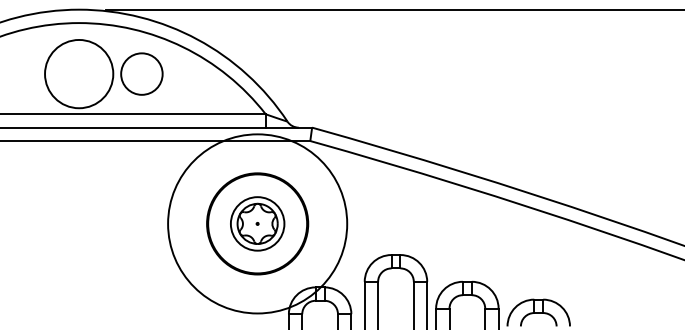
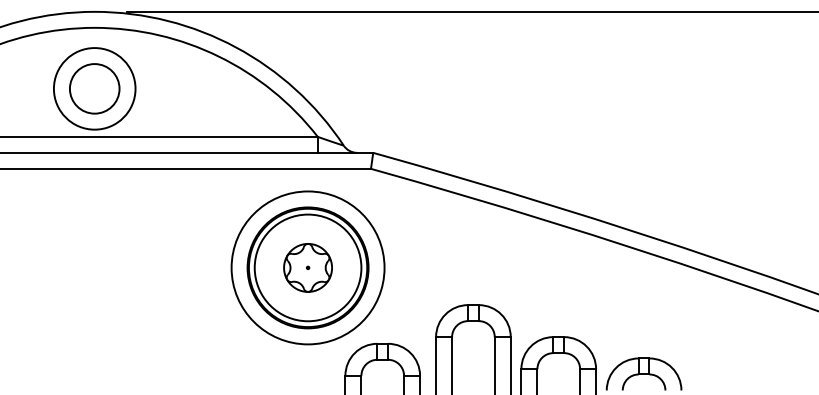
circle: (141, 73) -> (94, 88), moved
circle: (257, 223) -> (307, 267), size x0.71
circle: (257, 223) -> (307, 267), size x1.67

